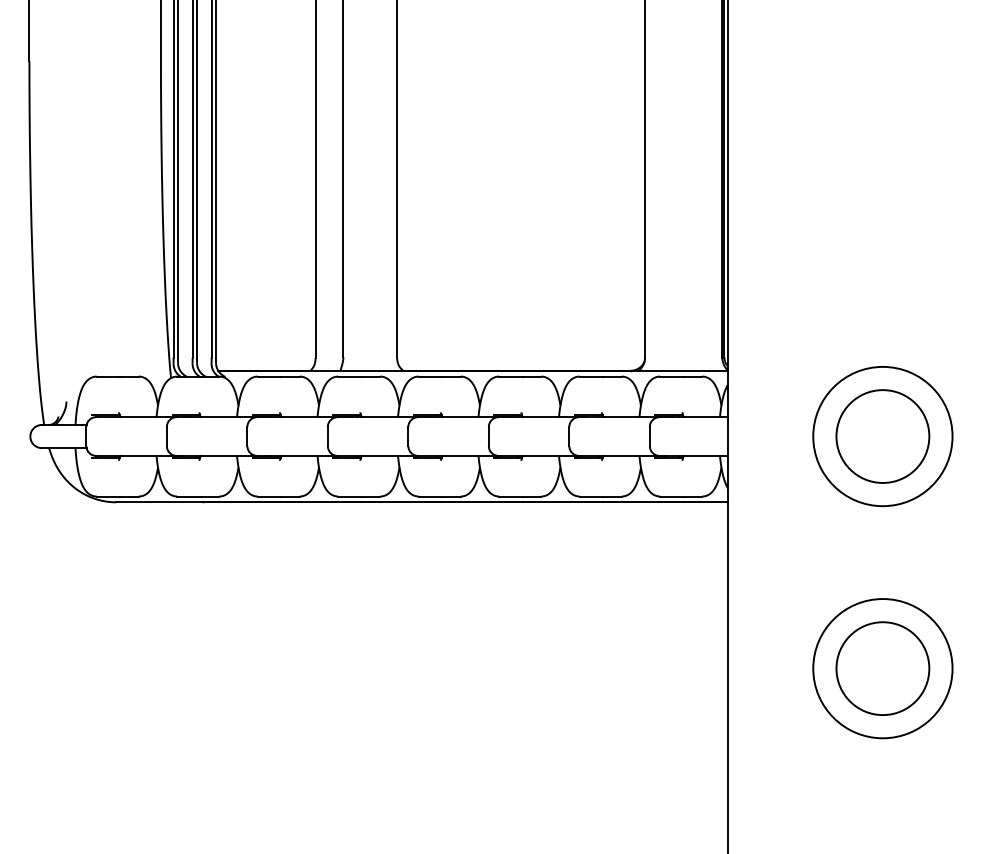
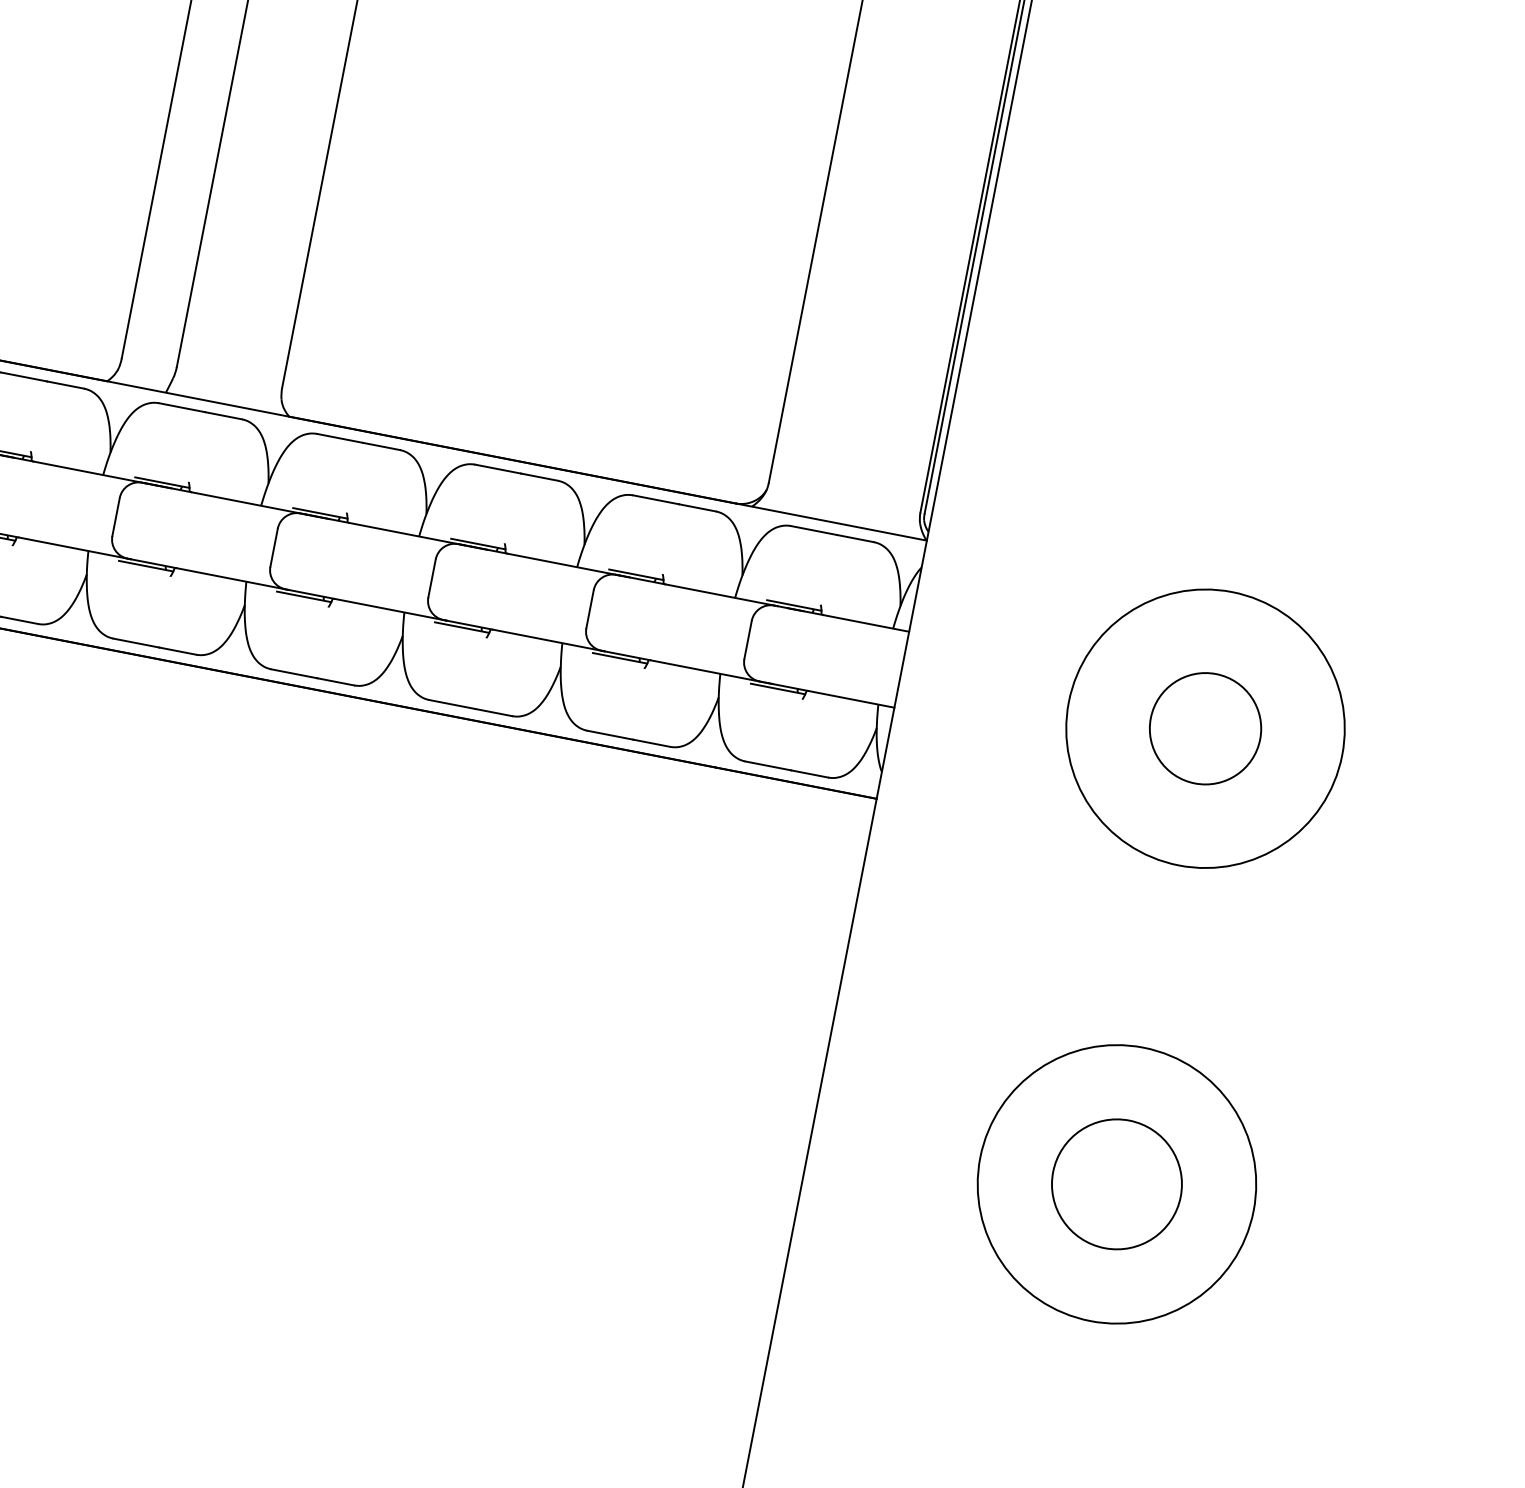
circle: (882, 436) -> (1204, 728), size x0.6
circle: (882, 668) -> (1116, 1183), size x0.7

